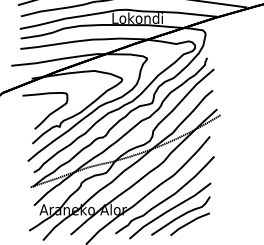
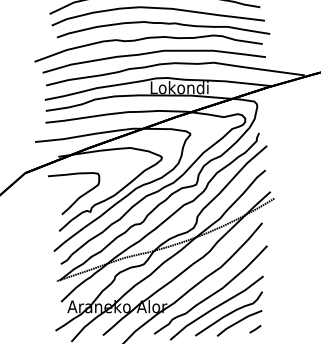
line: (204, 229) -> (255, 329), added

